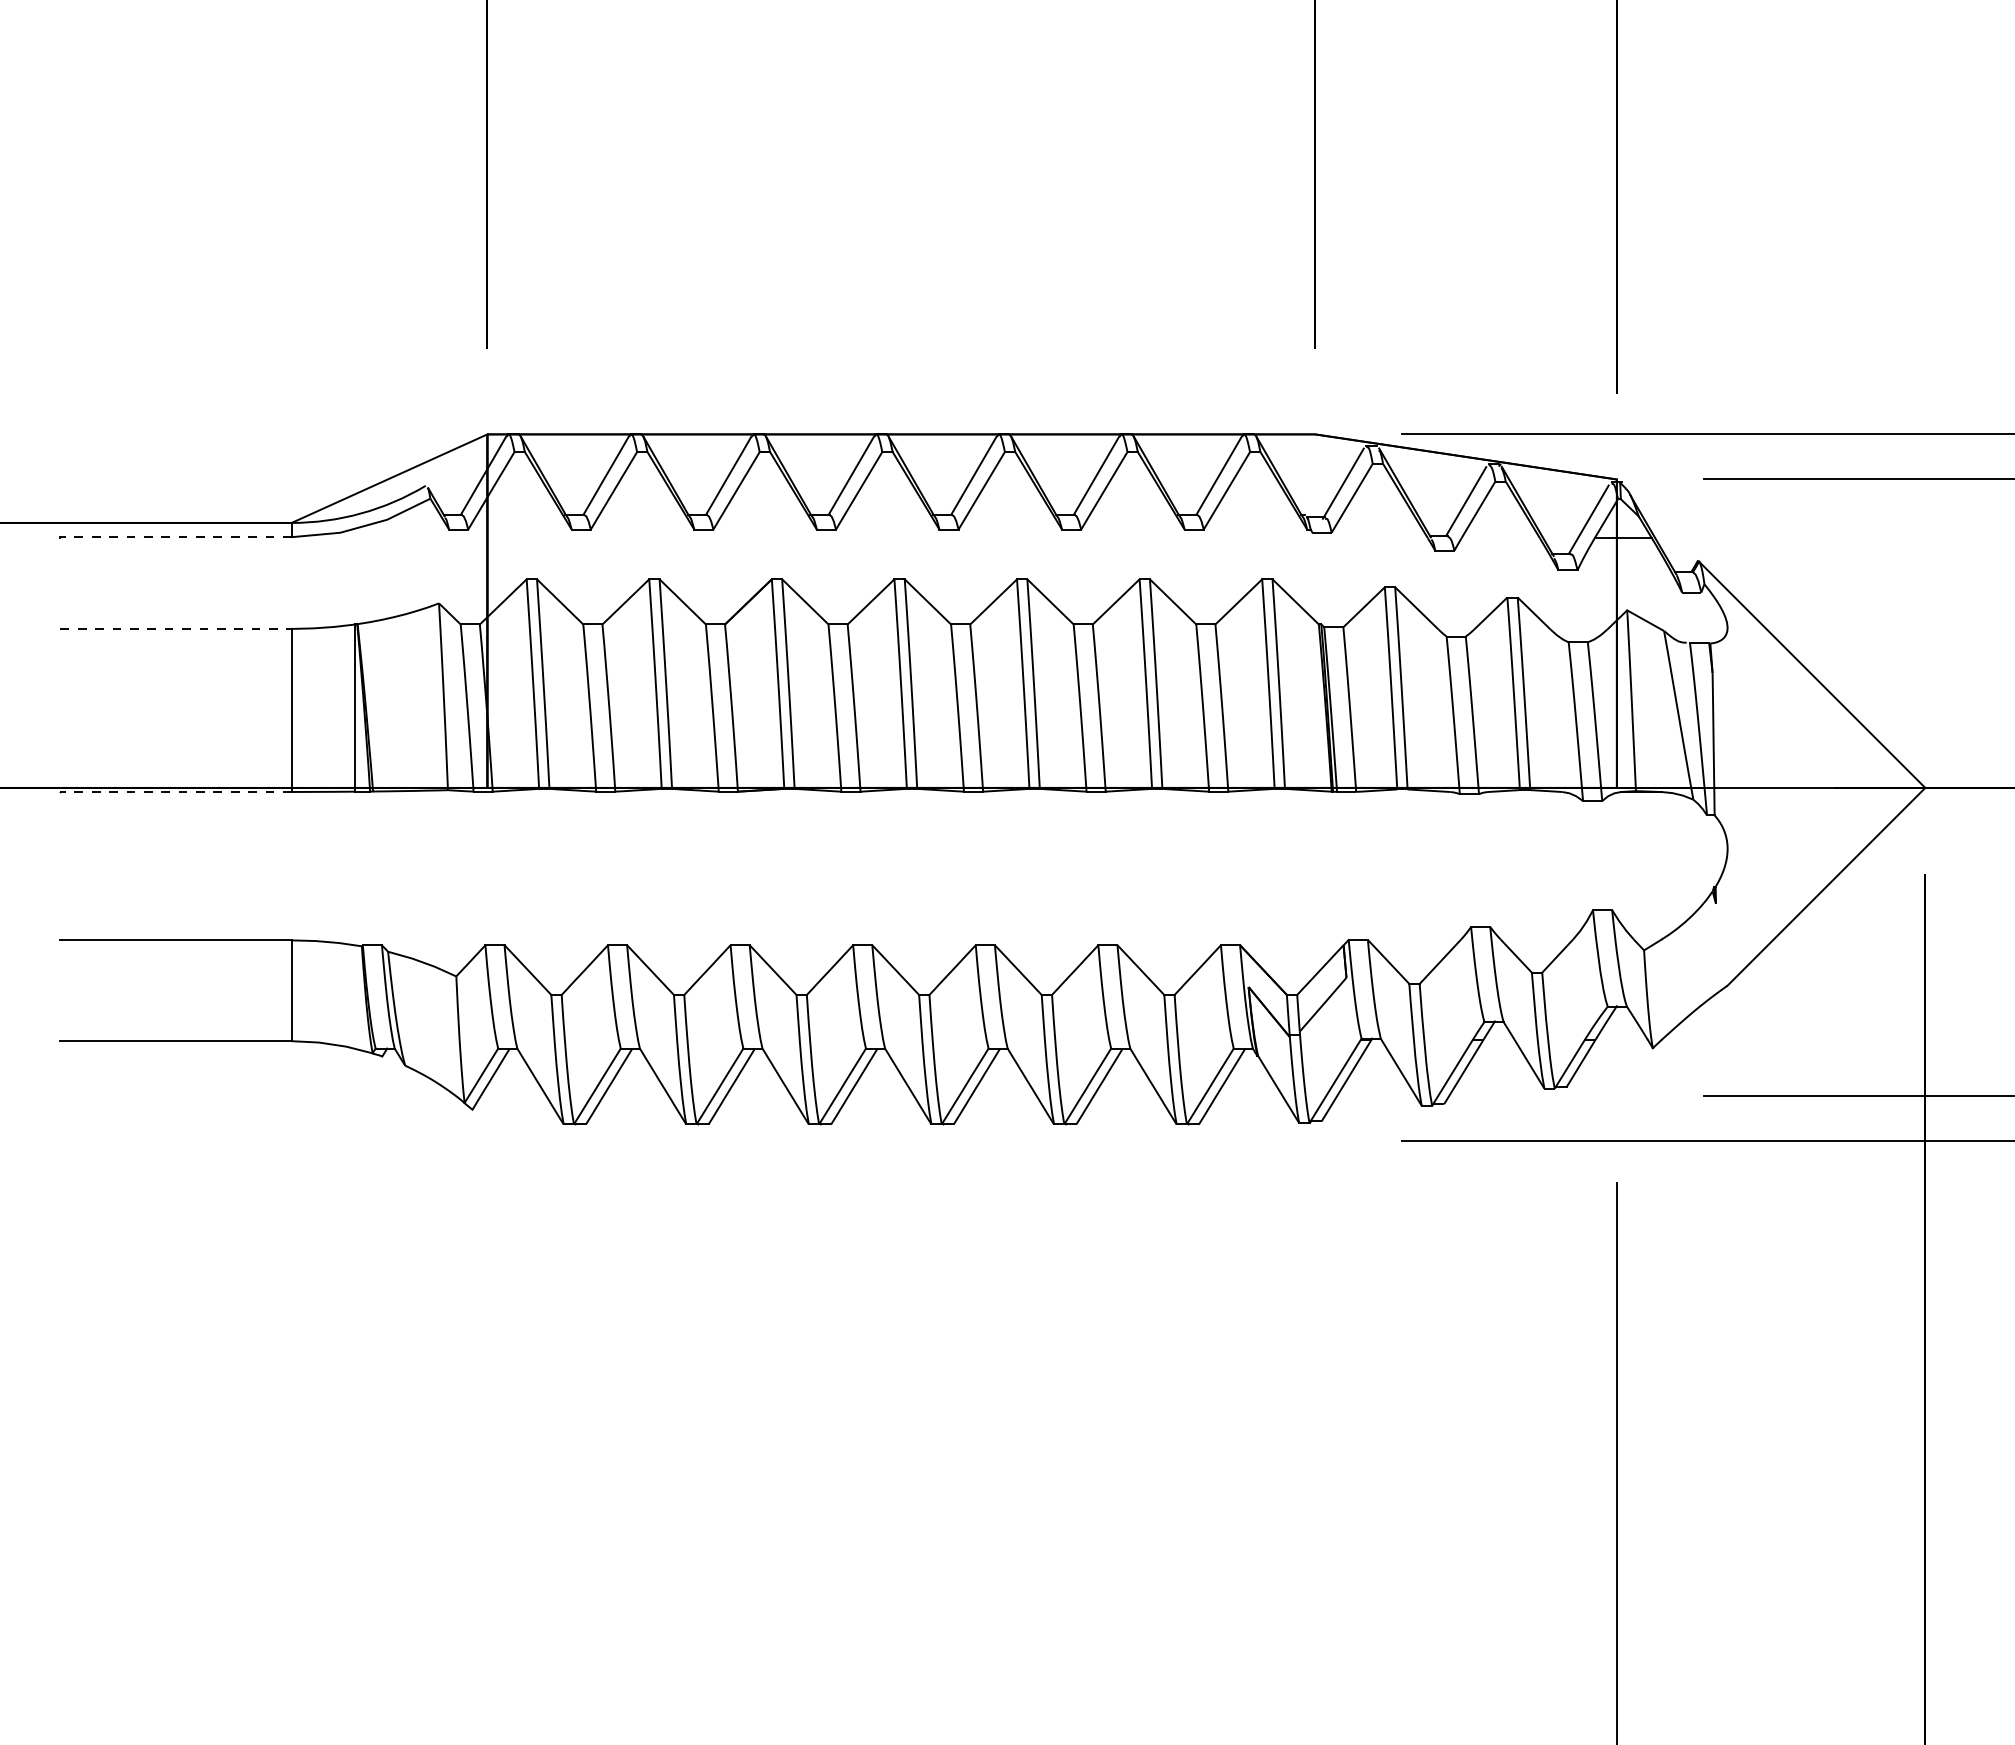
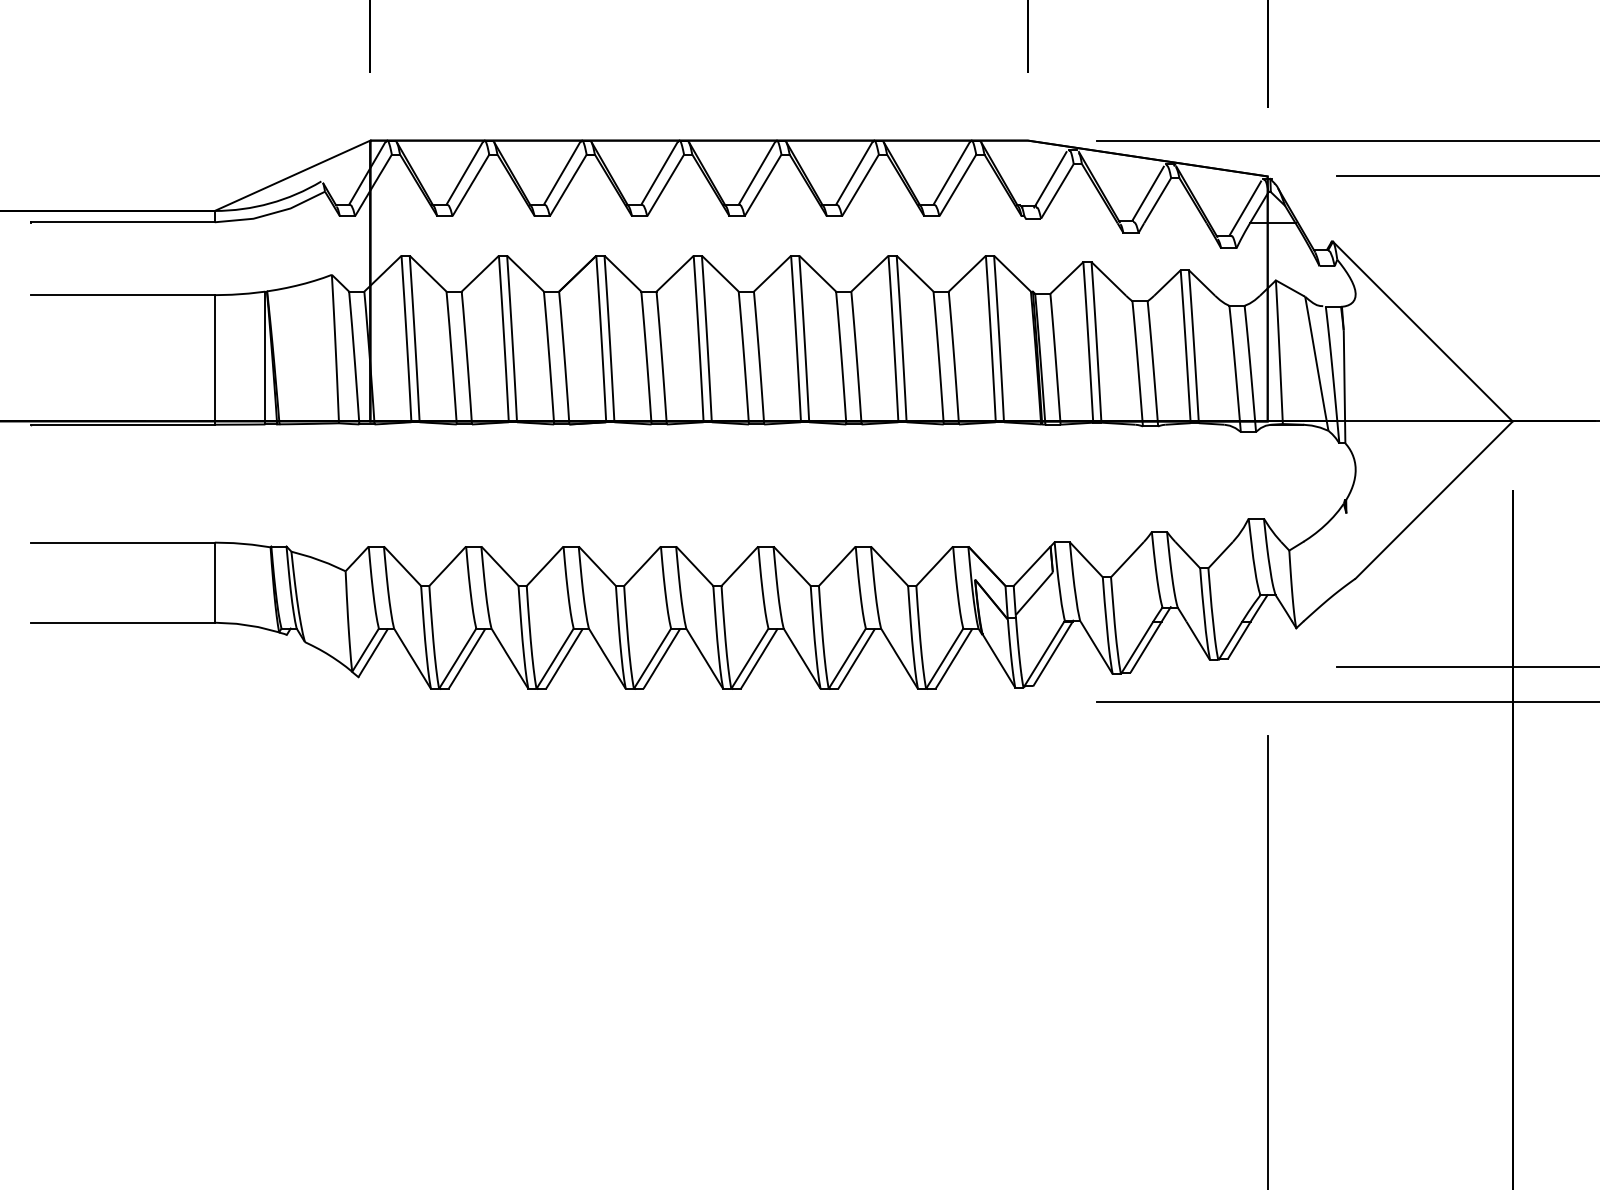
line: (176, 537) -> (123, 222), dashed -> solid
line: (176, 628) -> (123, 294), dashed -> solid
line: (176, 792) -> (123, 425), dashed -> solid

